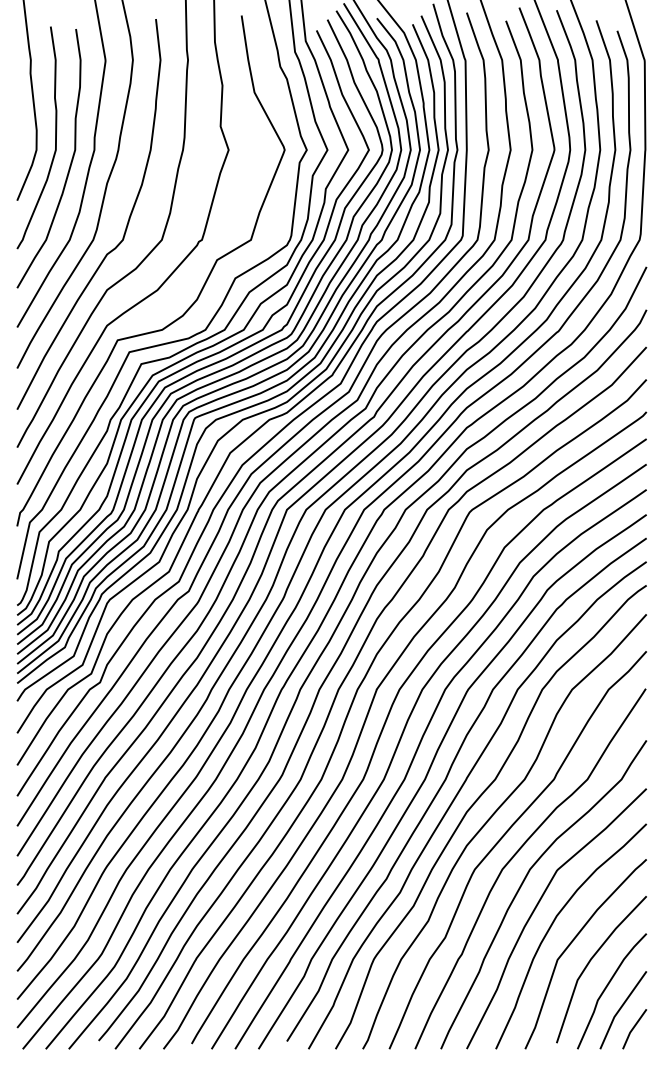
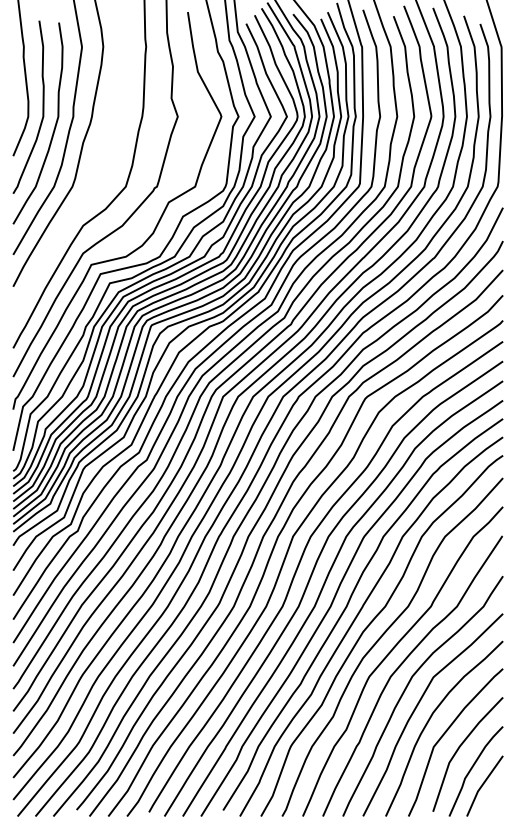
curve: (125, 226) -> (97, 176), removed
line: (634, 1028) -> (493, 800), removed

